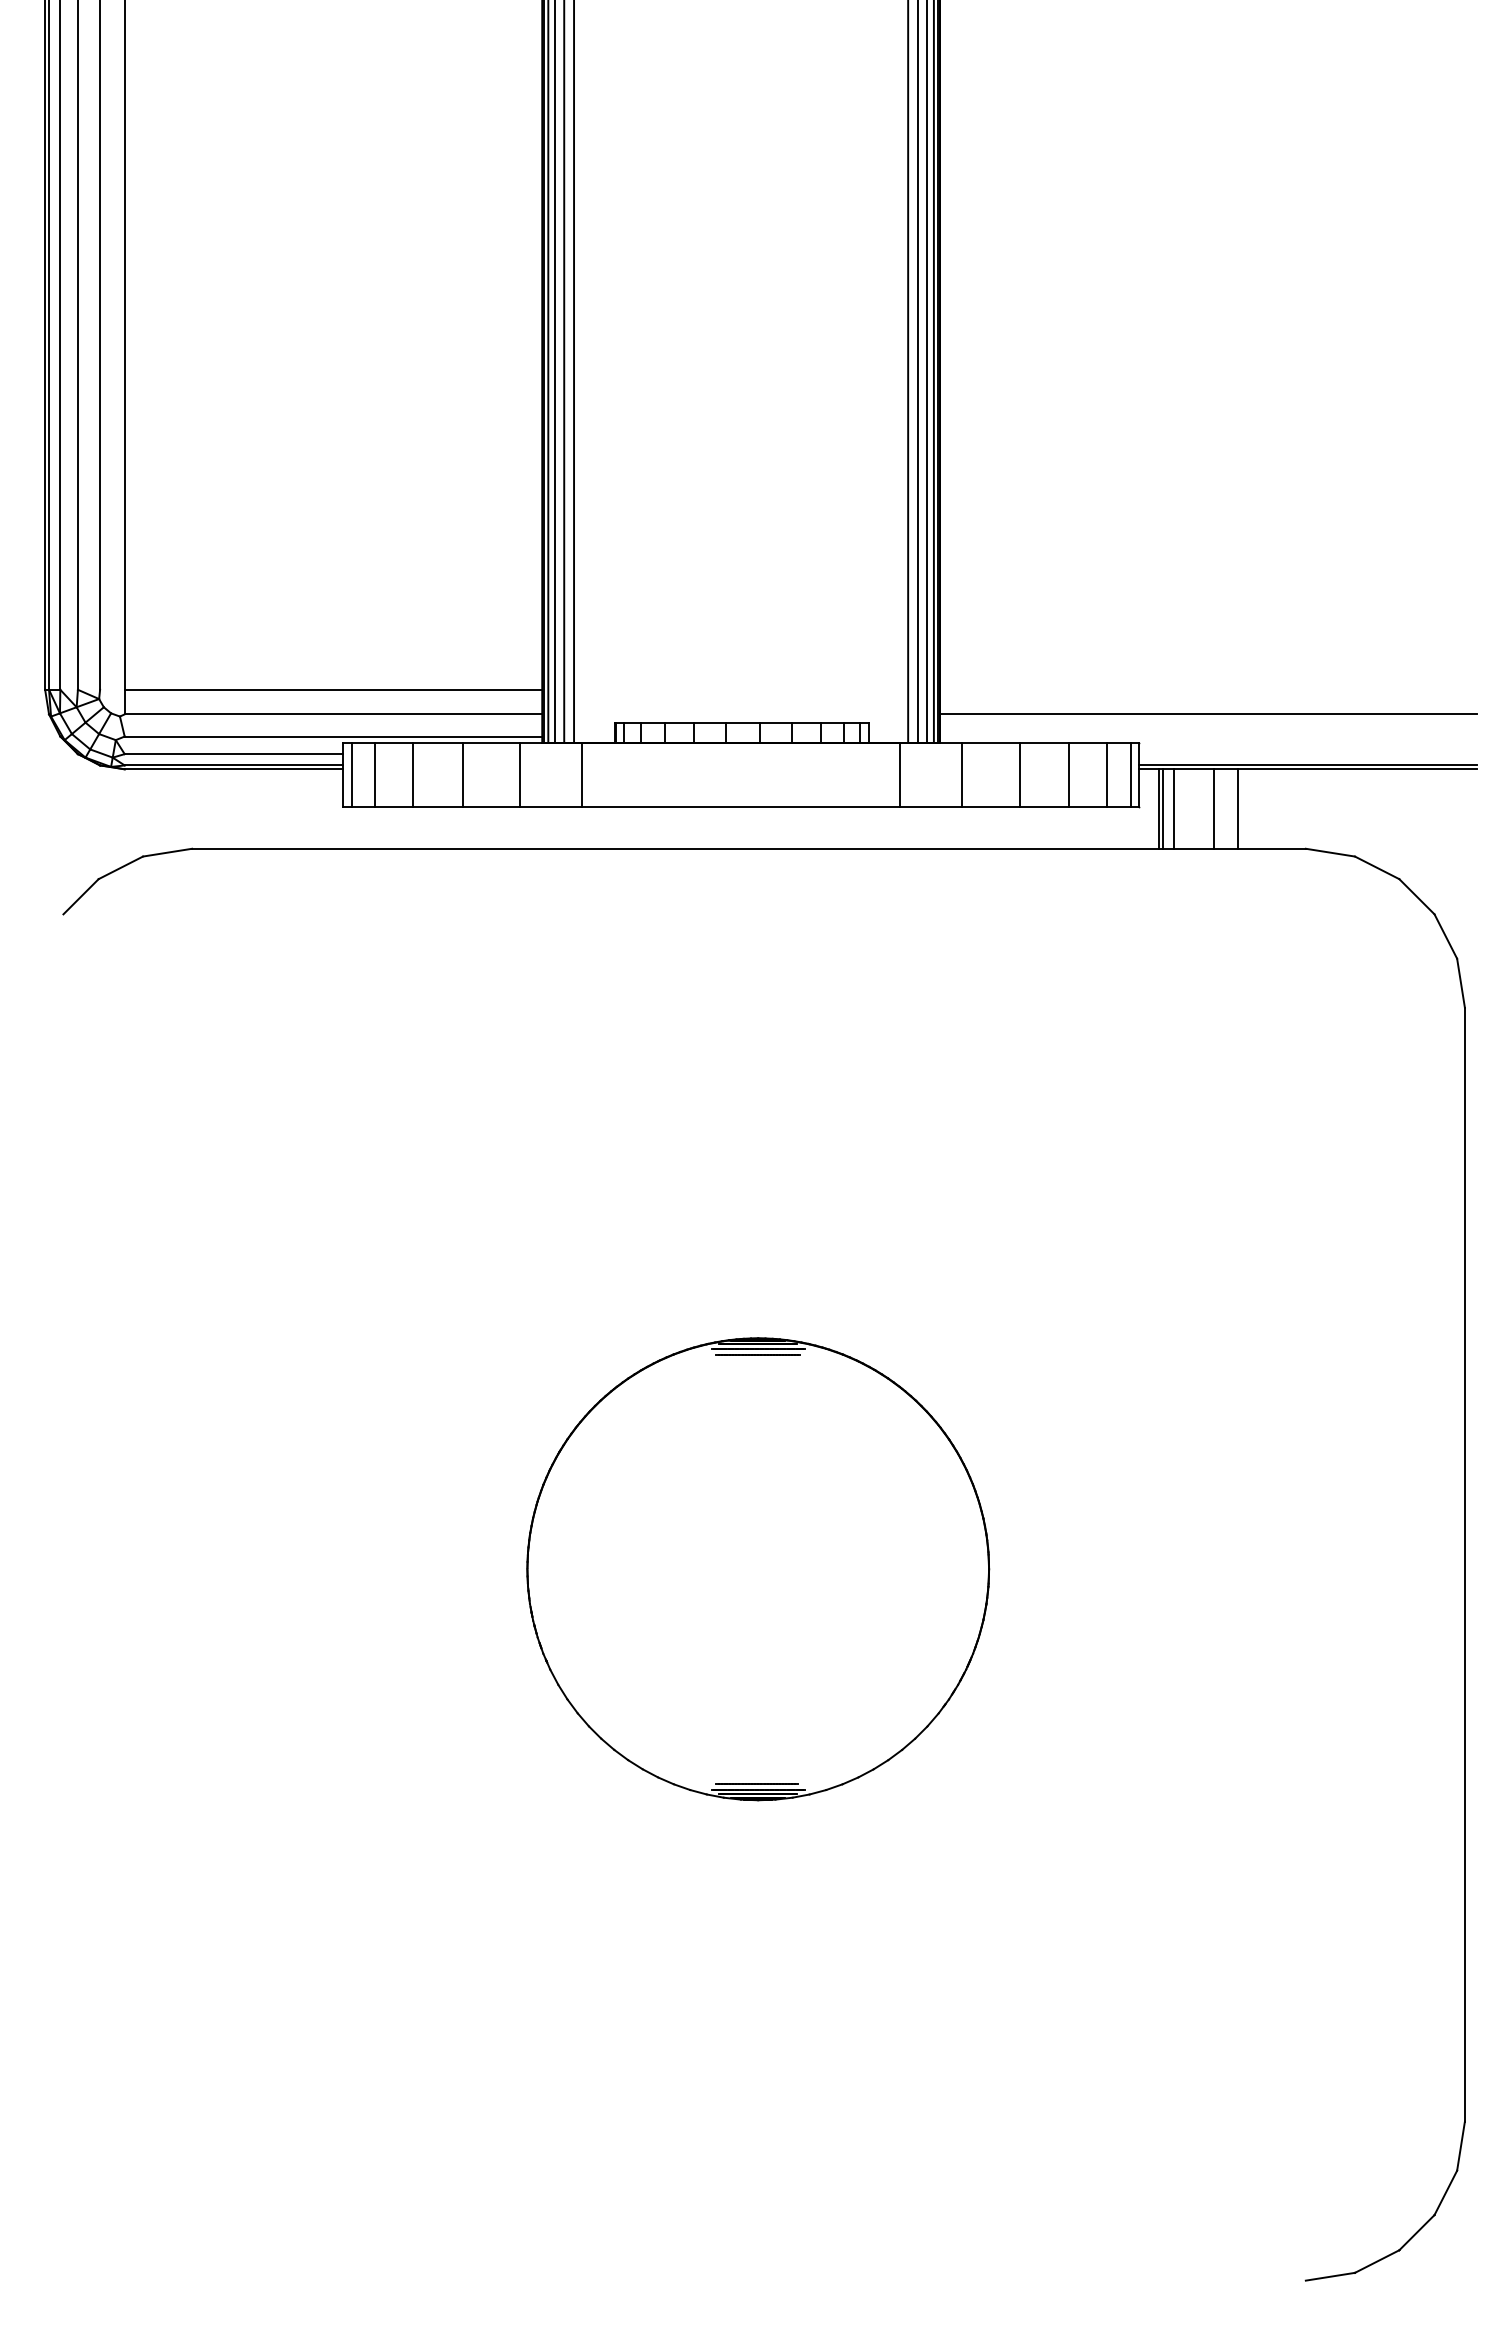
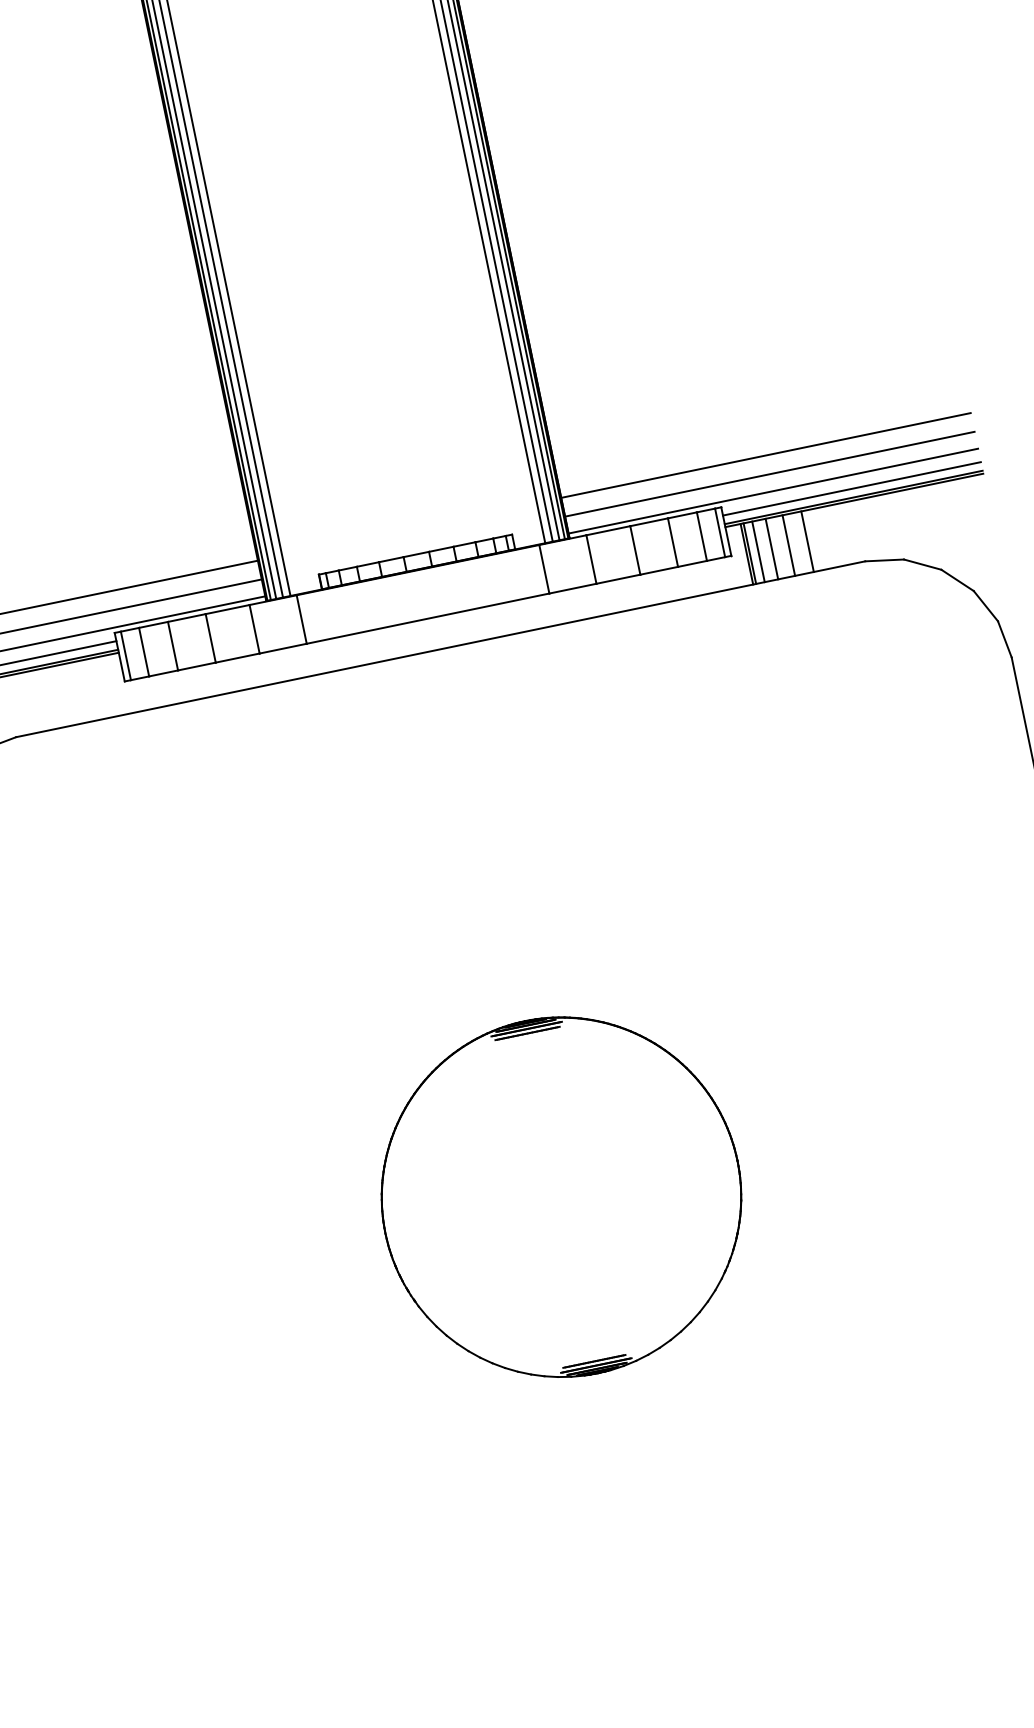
line: (1208, 689) -> (765, 455), added
line: (1208, 736) -> (773, 491), added
line: (1307, 754) -> (851, 489), added
line: (1191, 808) -> (771, 548), added

